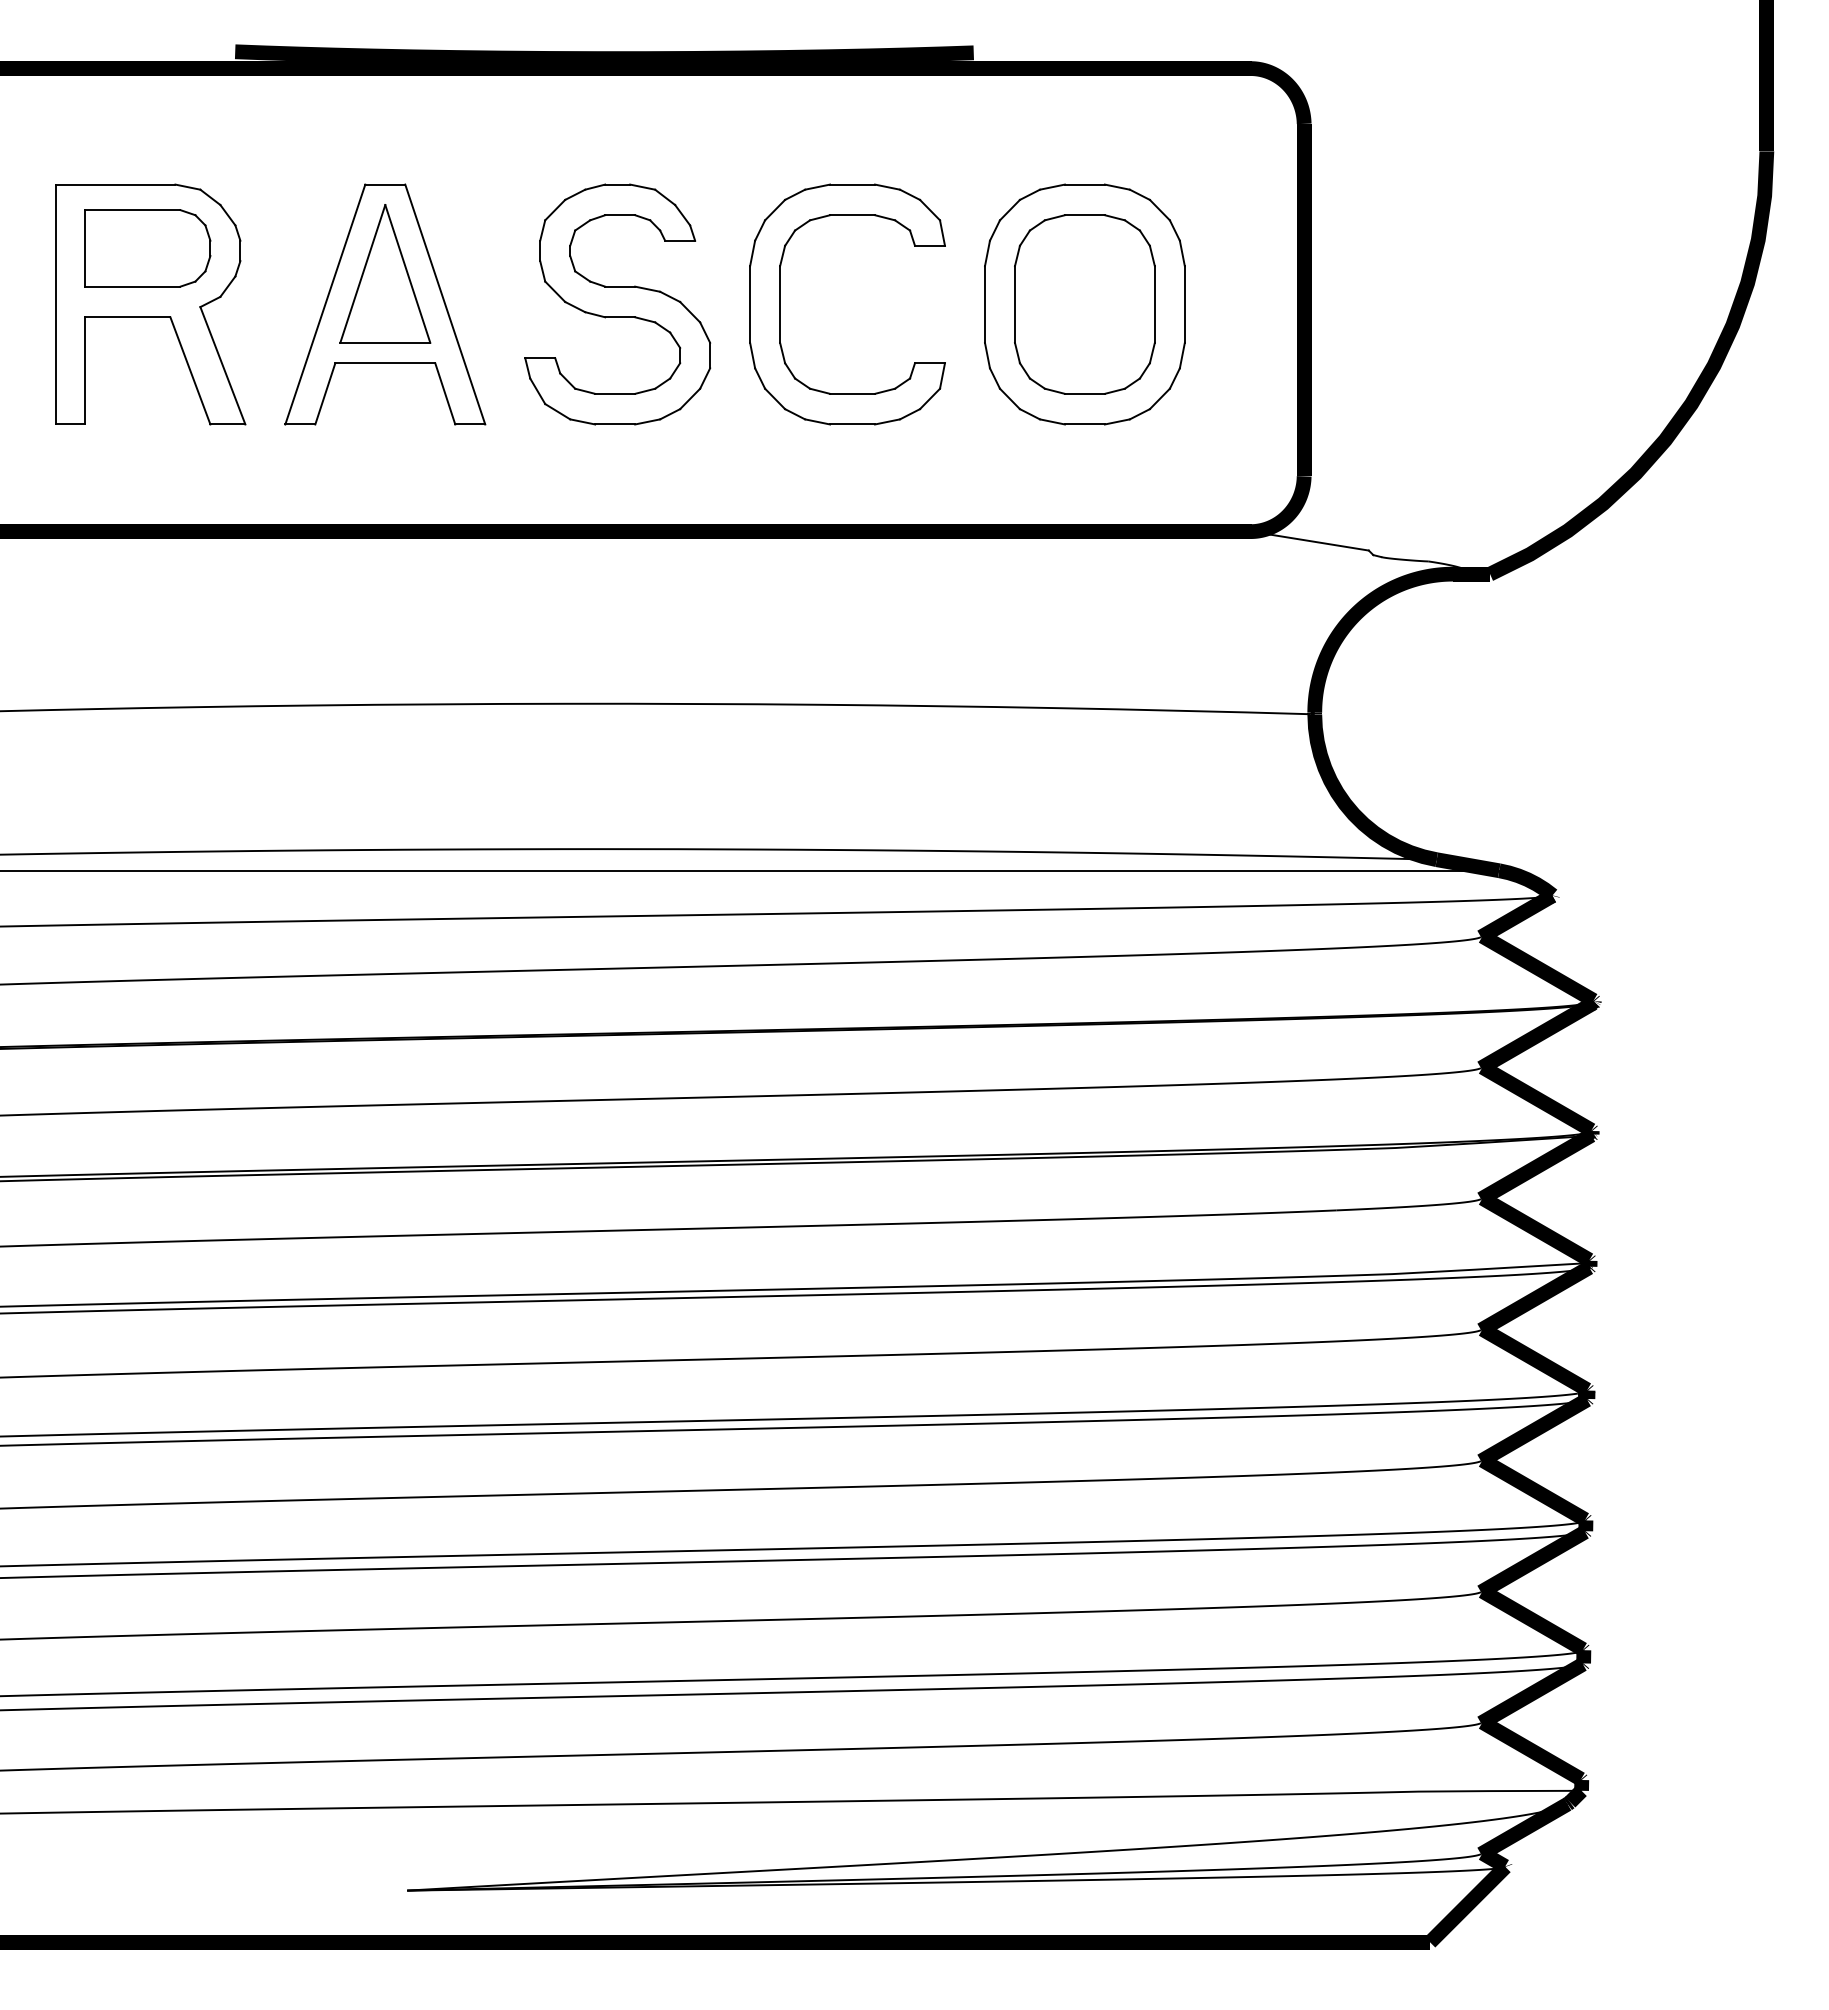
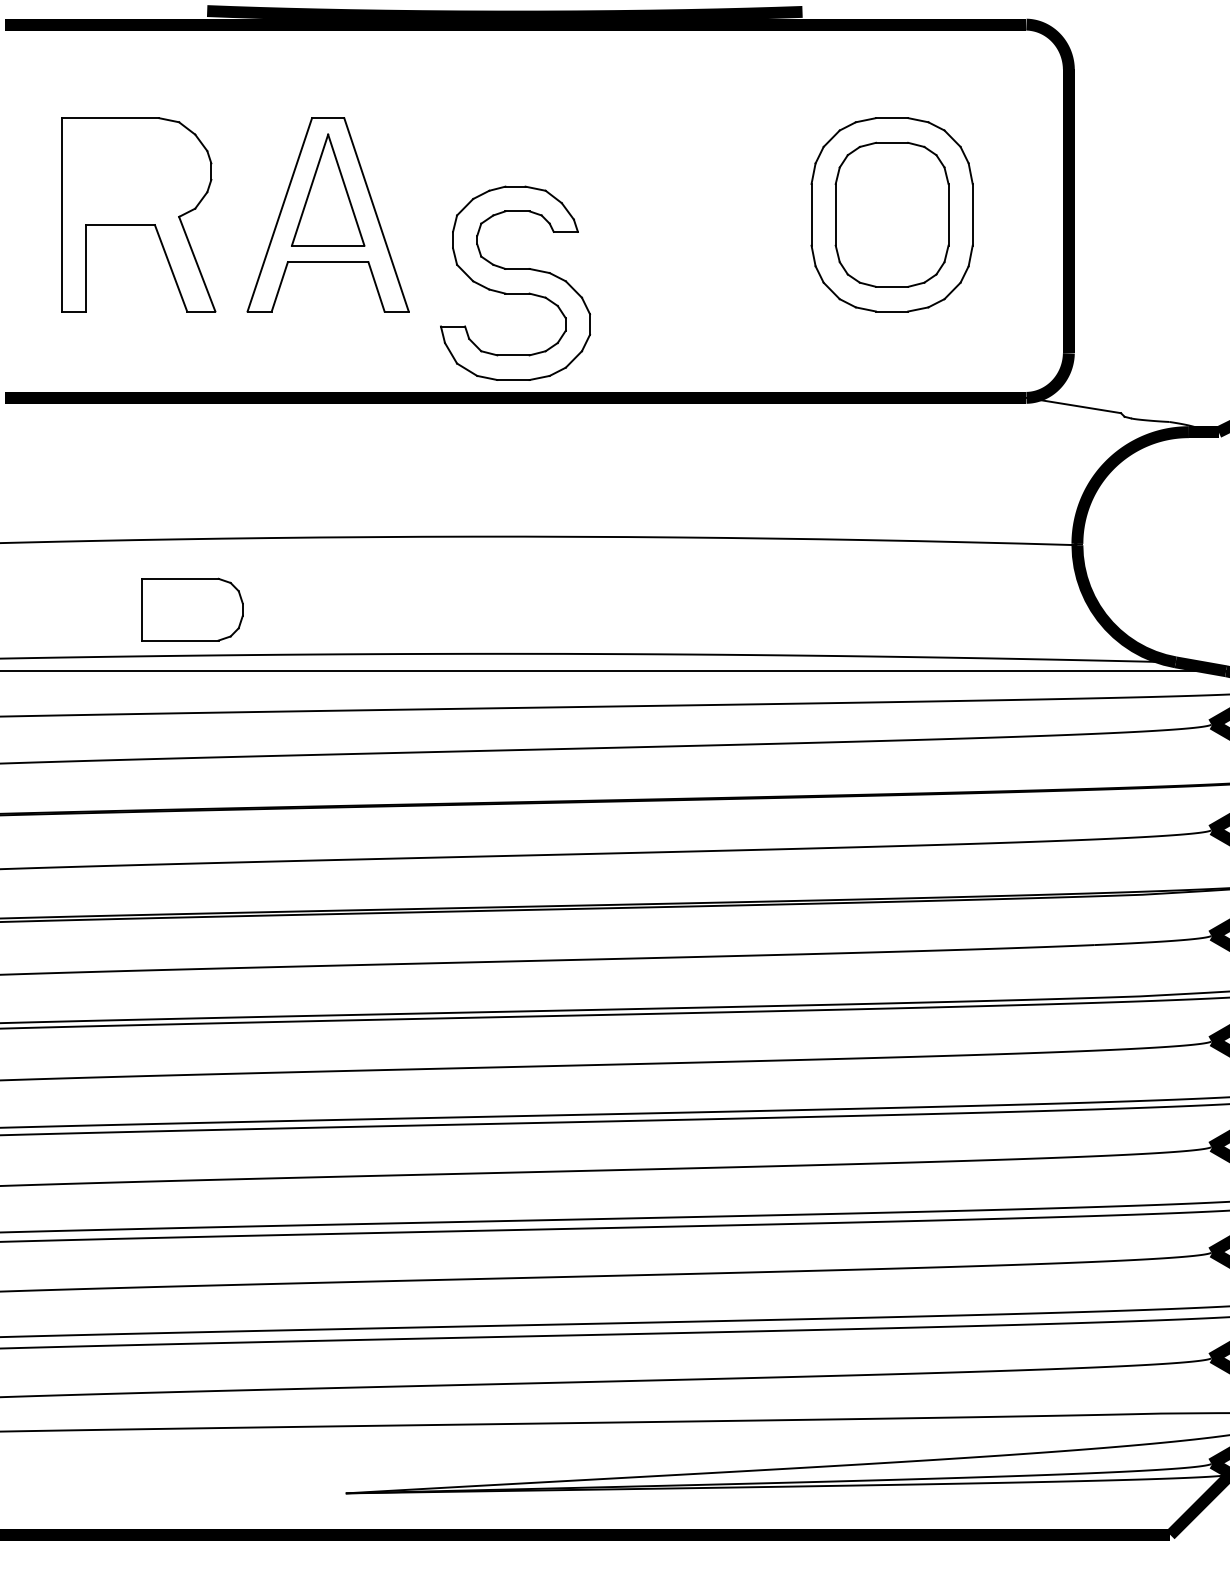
part: (147, 248) -> (192, 609), moved
part: (617, 304) -> (515, 283), moved
part: (780, 304) -> (646, 214), removed

